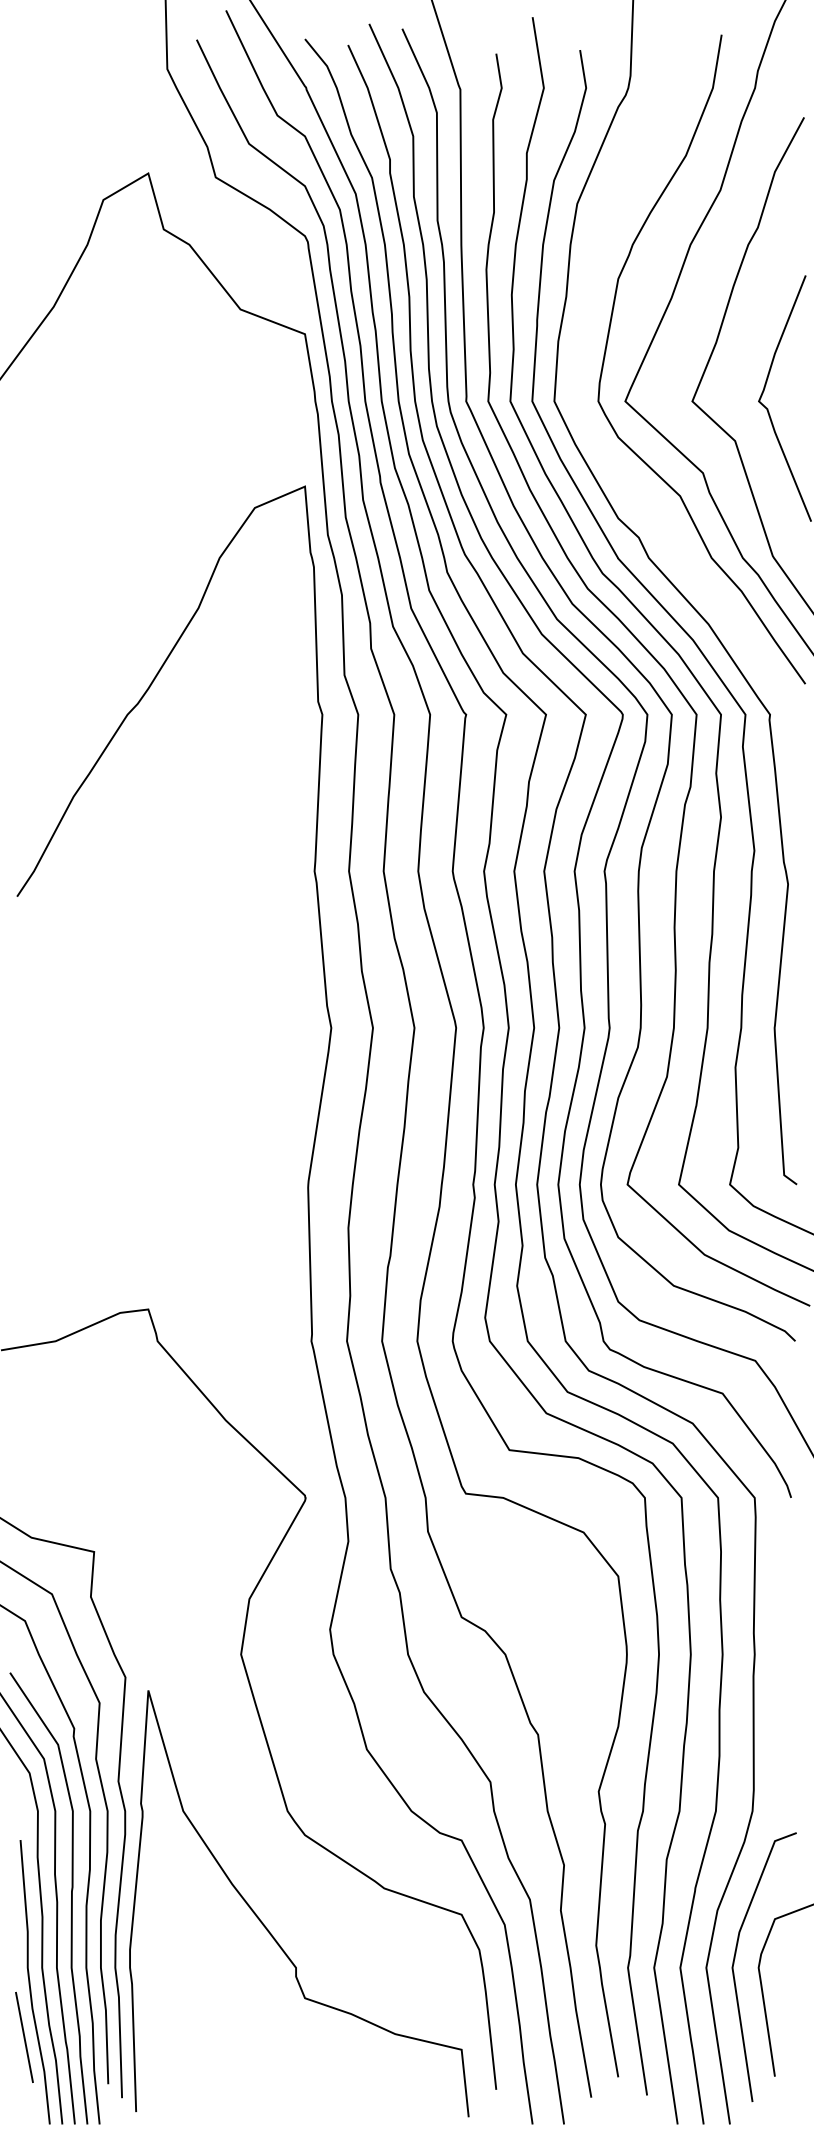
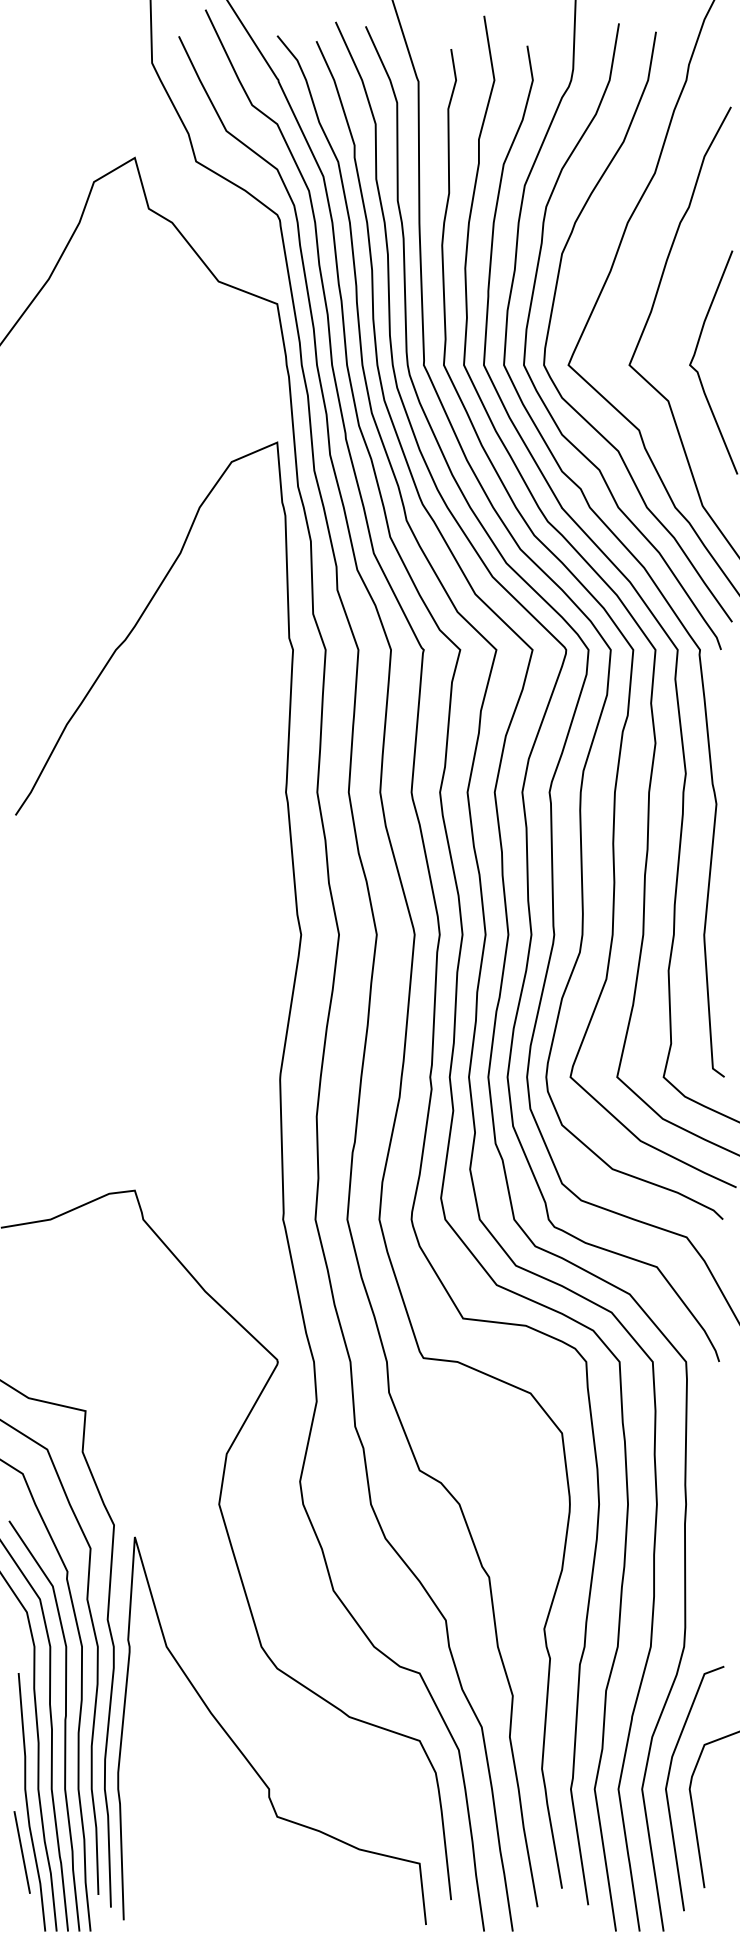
curve: (582, 350) -> (529, 318), added

